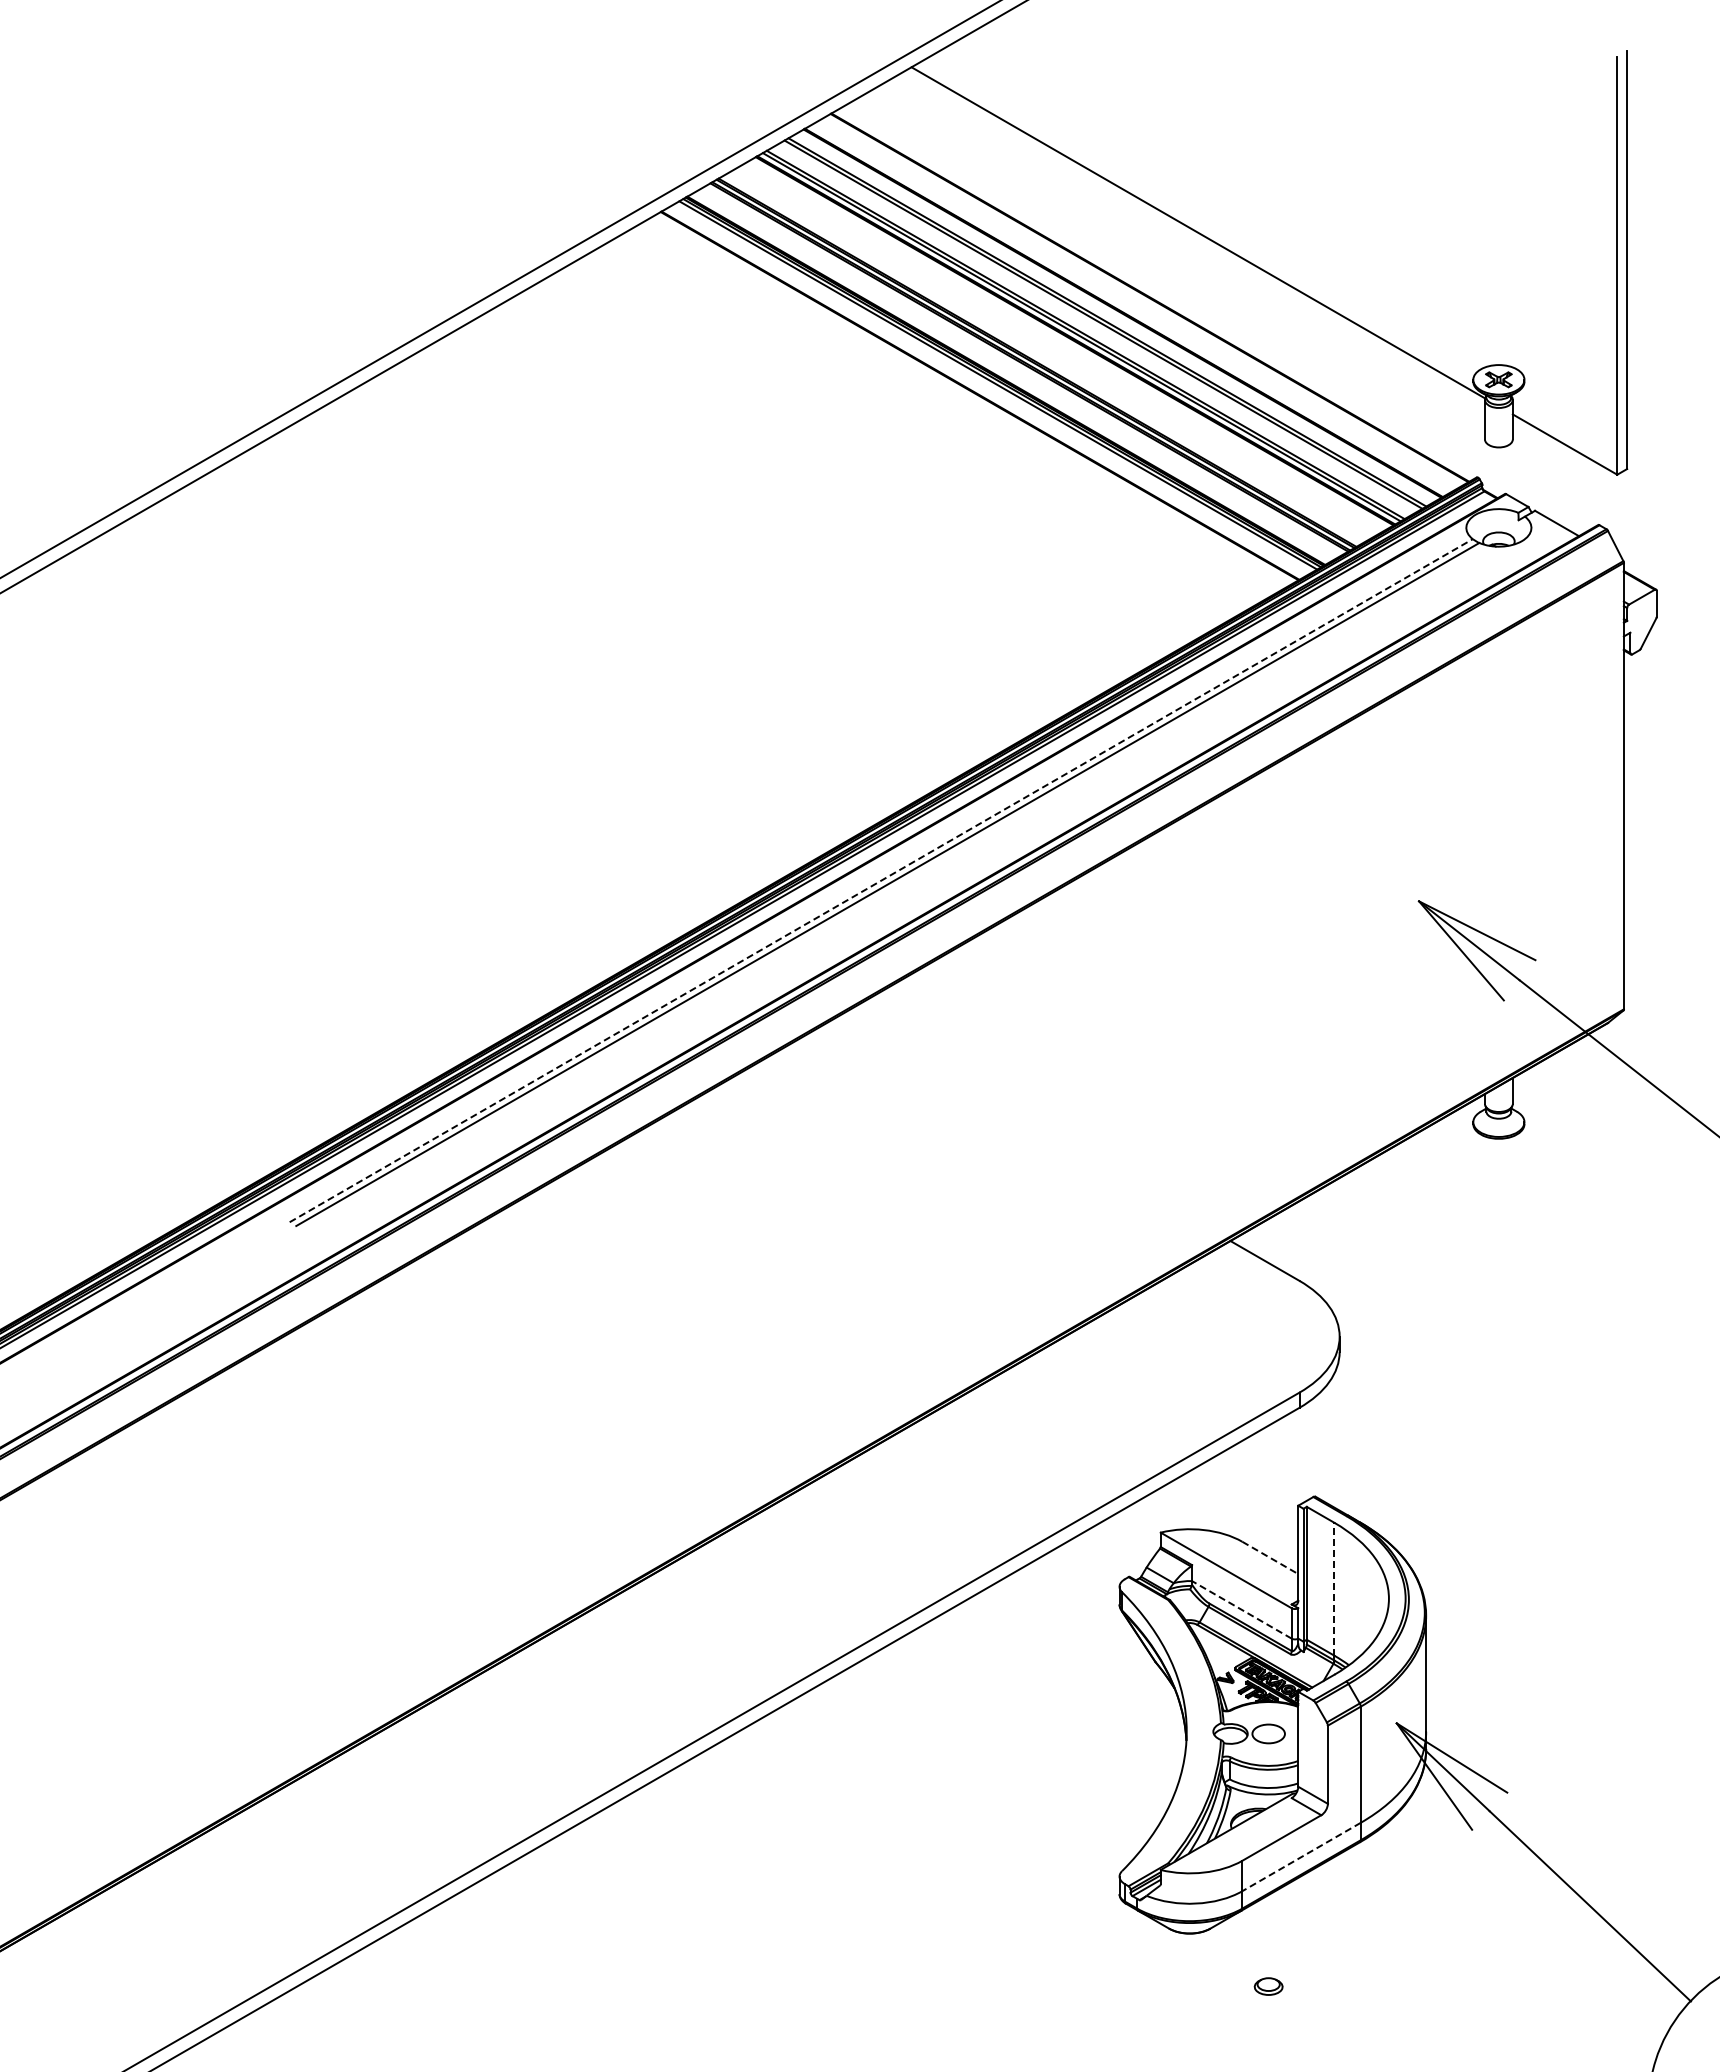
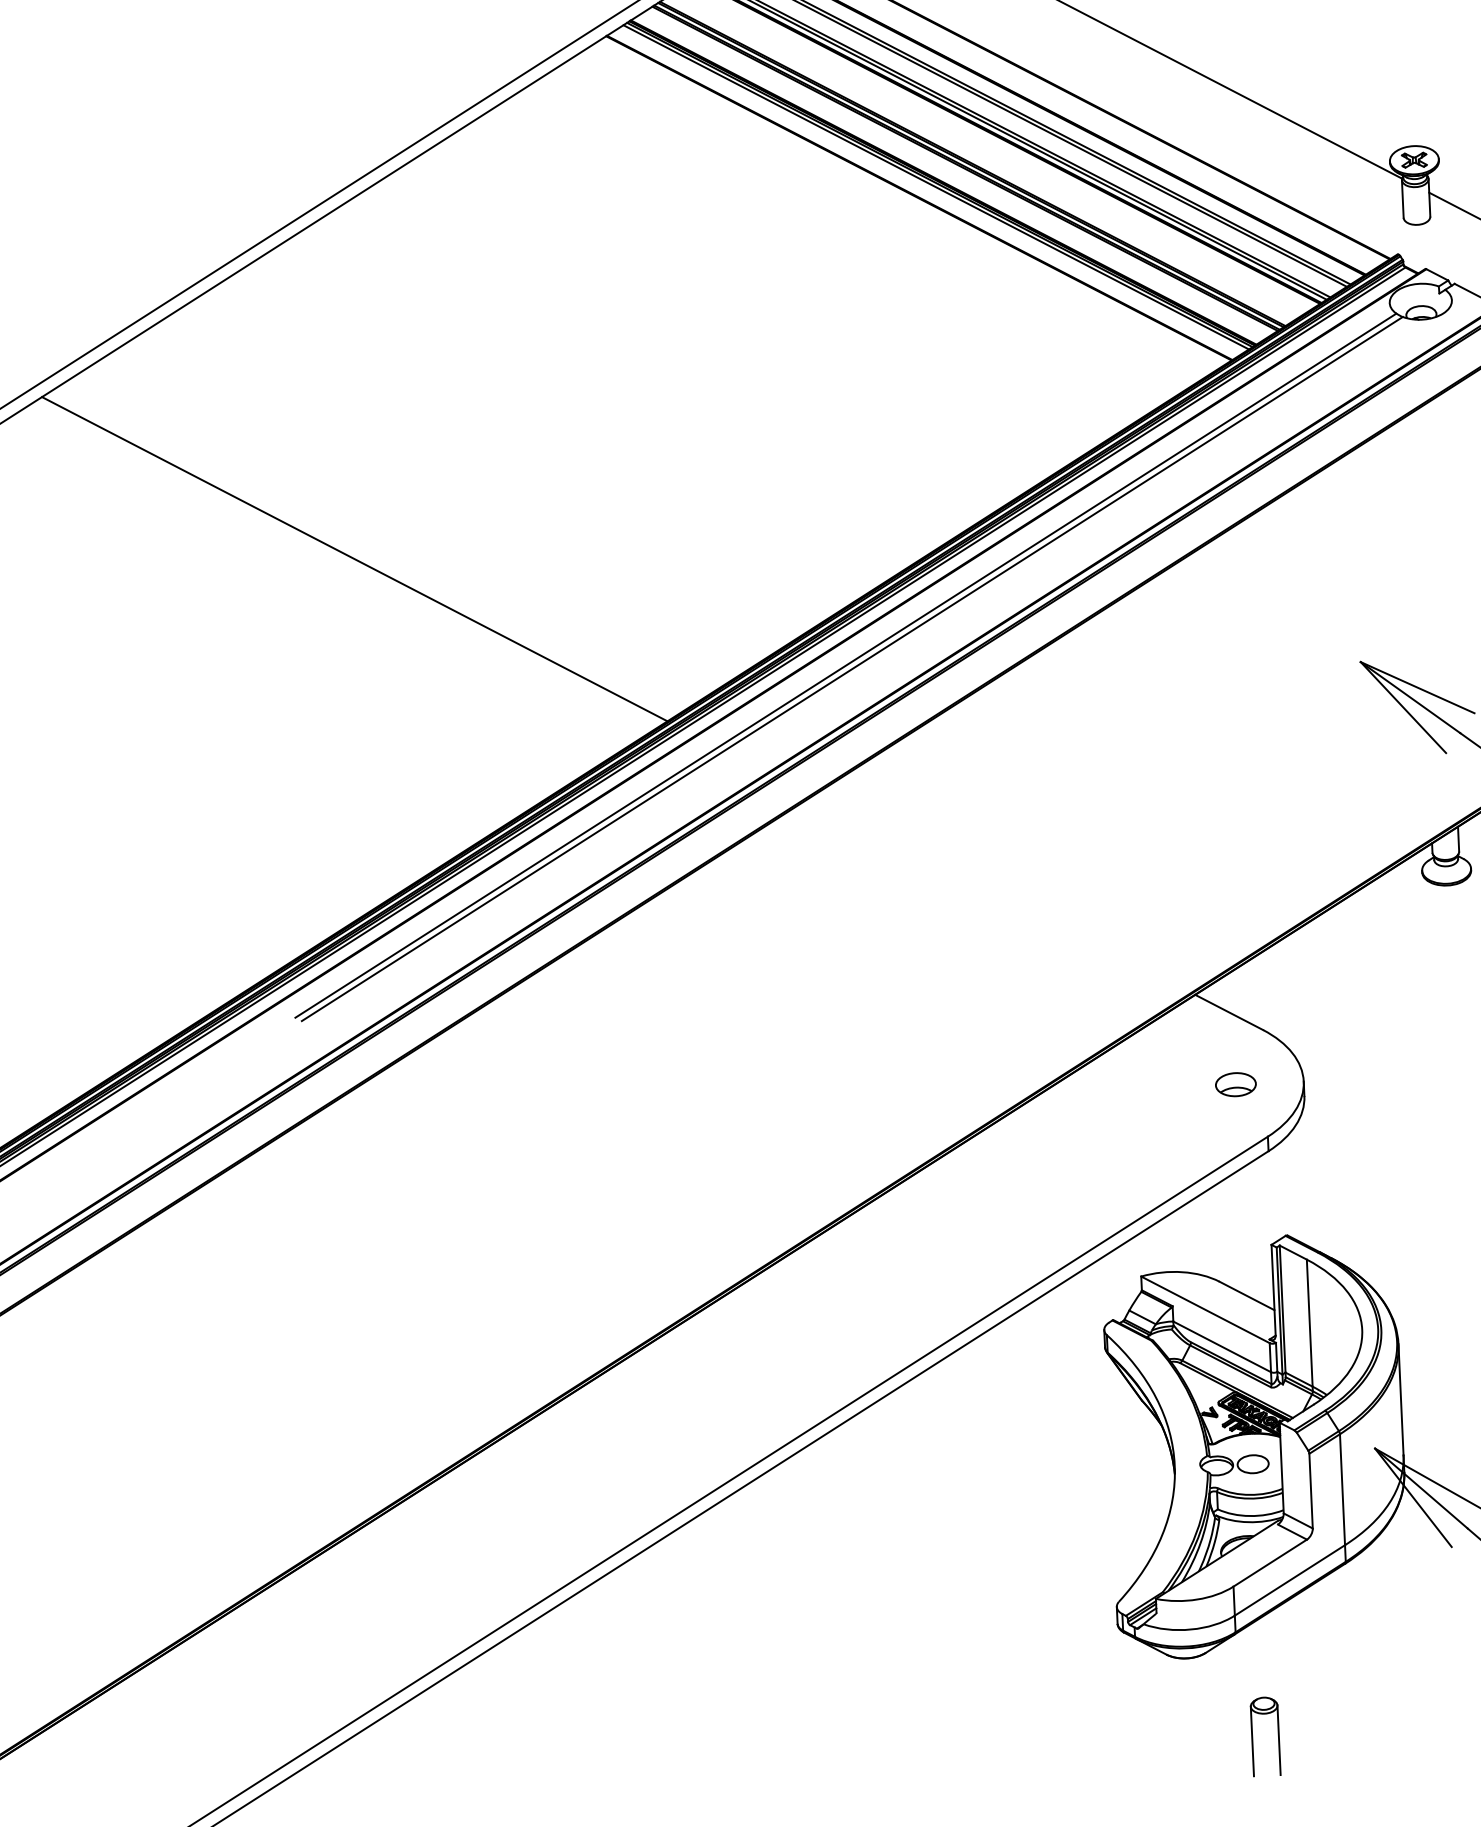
line: (373, 746) -> (354, 559), added
line: (881, 880) -> (846, 665), dashed -> solid
part: (1268, 1336) -> (1235, 1084), added
line: (1270, 1558) -> (1247, 1296), dashed -> solid
line: (1334, 1588) -> (1309, 1322), dashed -> solid
line: (1241, 1609) -> (1221, 1346), dashed -> solid
line: (1301, 1857) -> (1289, 1580), dashed -> solid
line: (1254, 2022) -> (1252, 1740), added
line: (1282, 2022) -> (1278, 1739), added

